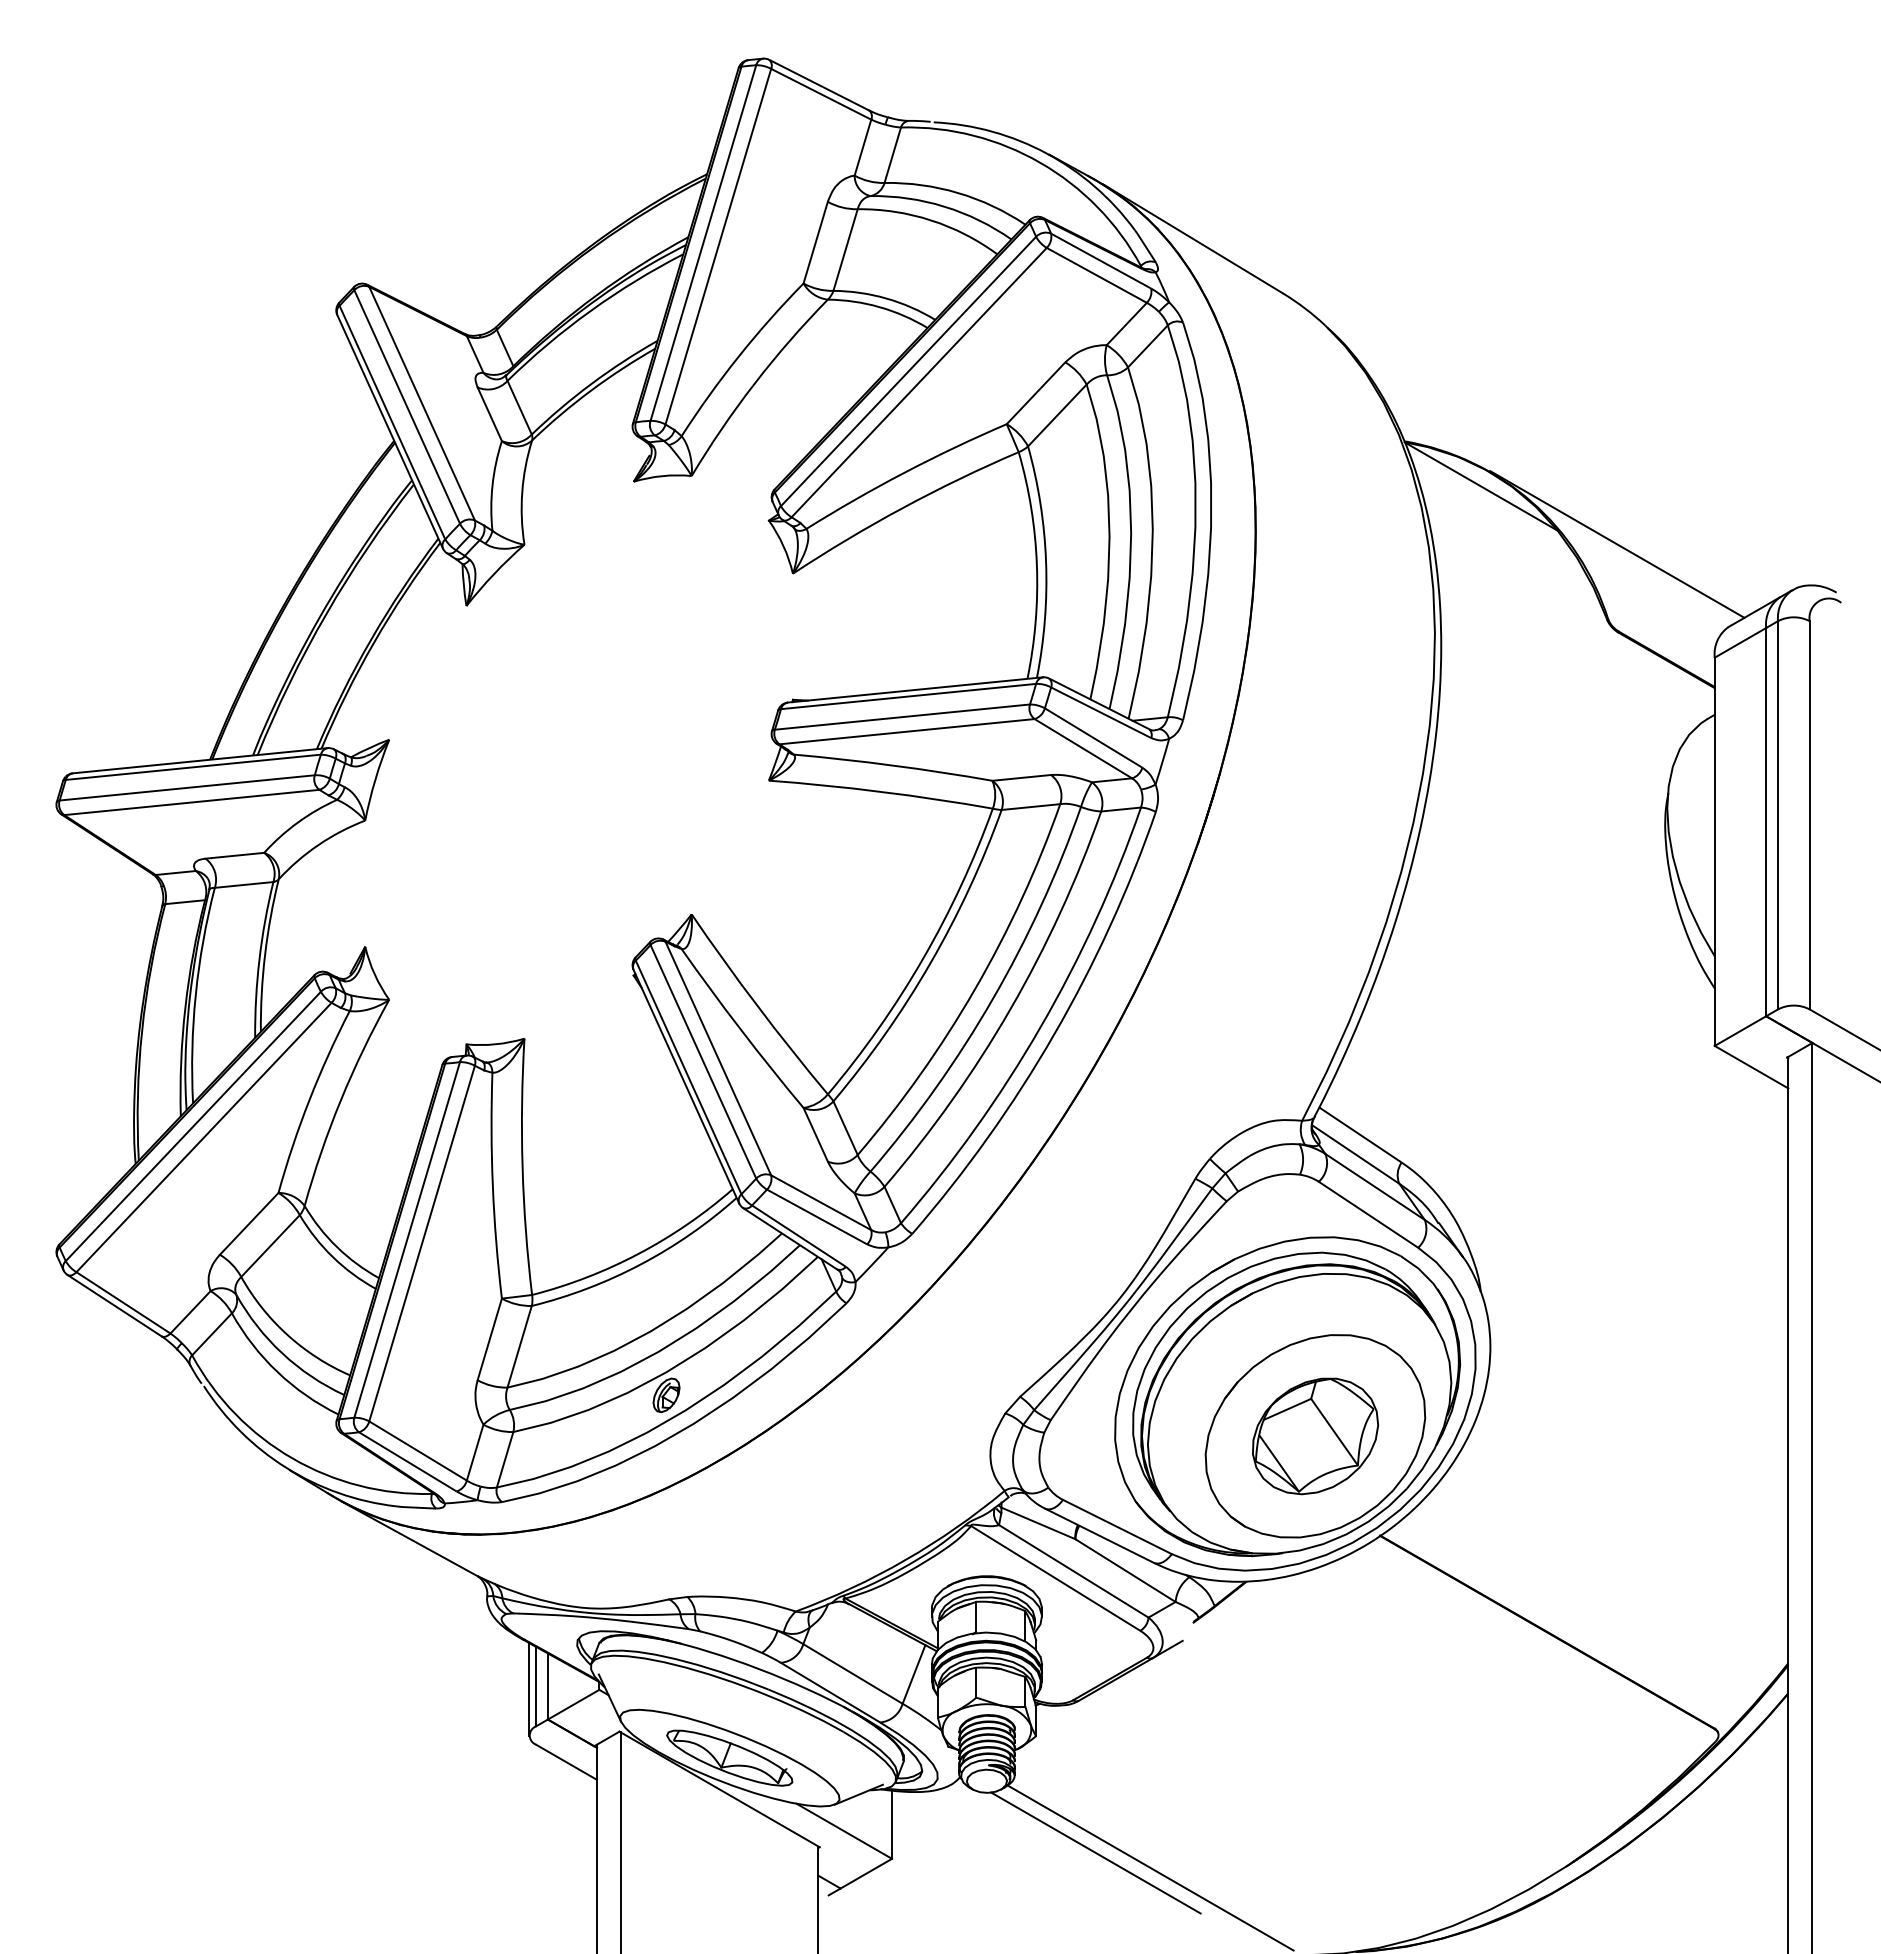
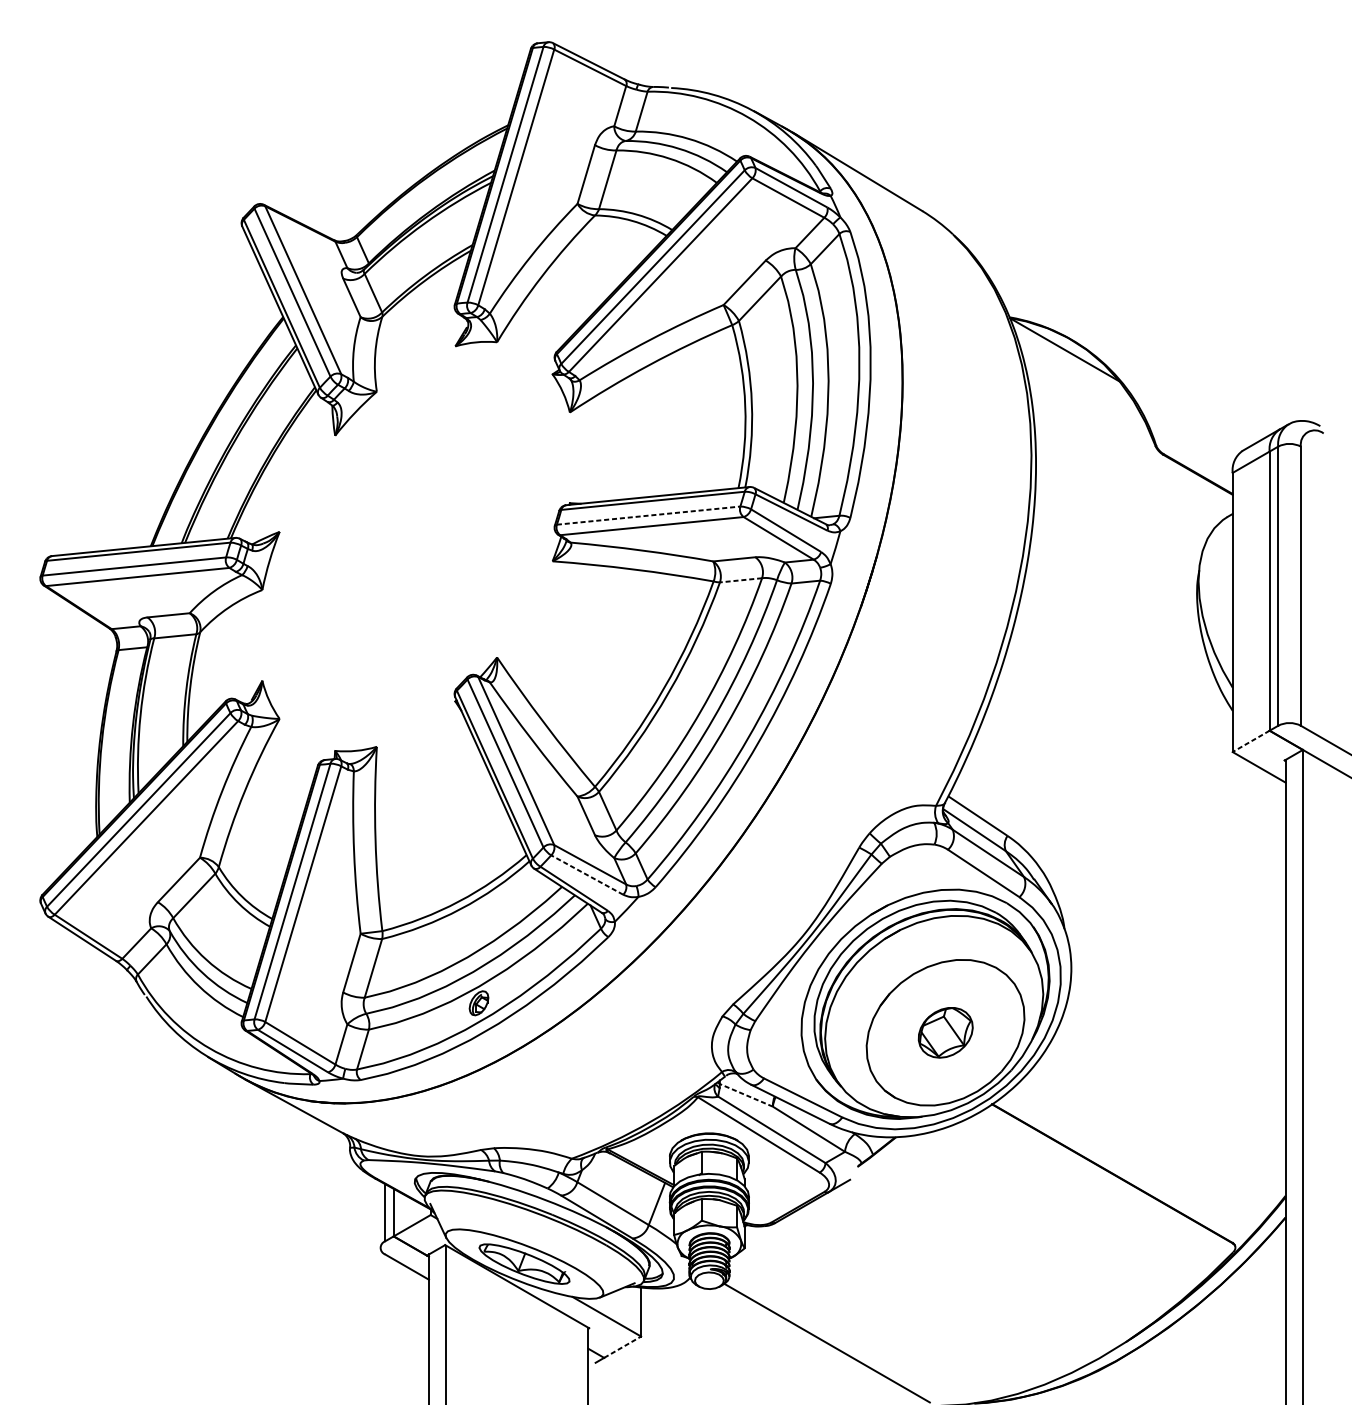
line: (1617, 544) -> (1162, 391), removed
line: (902, 717) -> (648, 515), solid -> dashed
line: (1030, 807) -> (740, 580), solid -> dashed
line: (1740, 1031) -> (1251, 741), solid -> dashed
line: (816, 1216) -> (586, 874), solid -> dashed
part: (1315, 1436) -> (945, 1032), size x0.6
line: (1037, 1523) -> (745, 1095), solid -> dashed
line: (529, 1689) -> (380, 1214), removed
line: (1095, 1852) -> (787, 1331), removed
line: (866, 1873) -> (622, 1347), solid -> dashed

